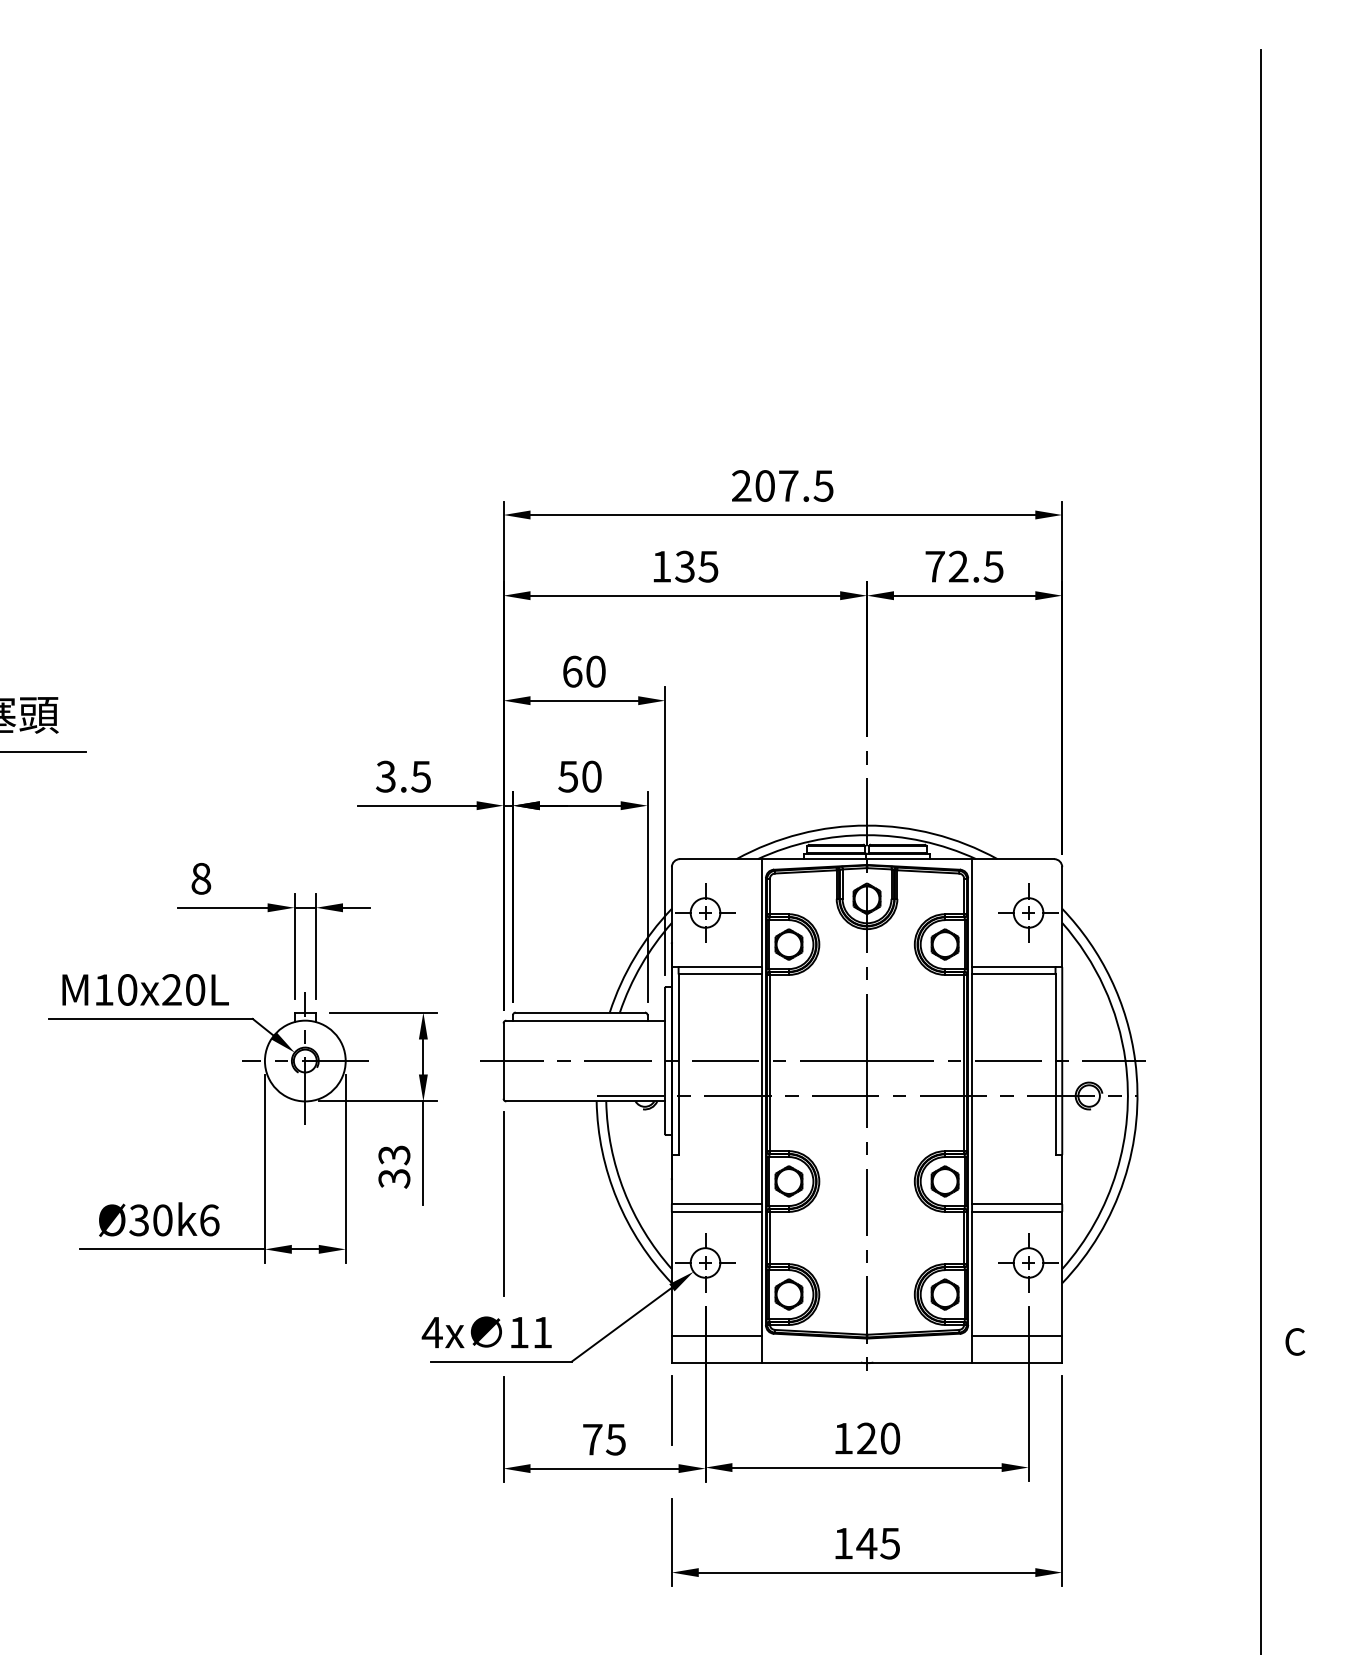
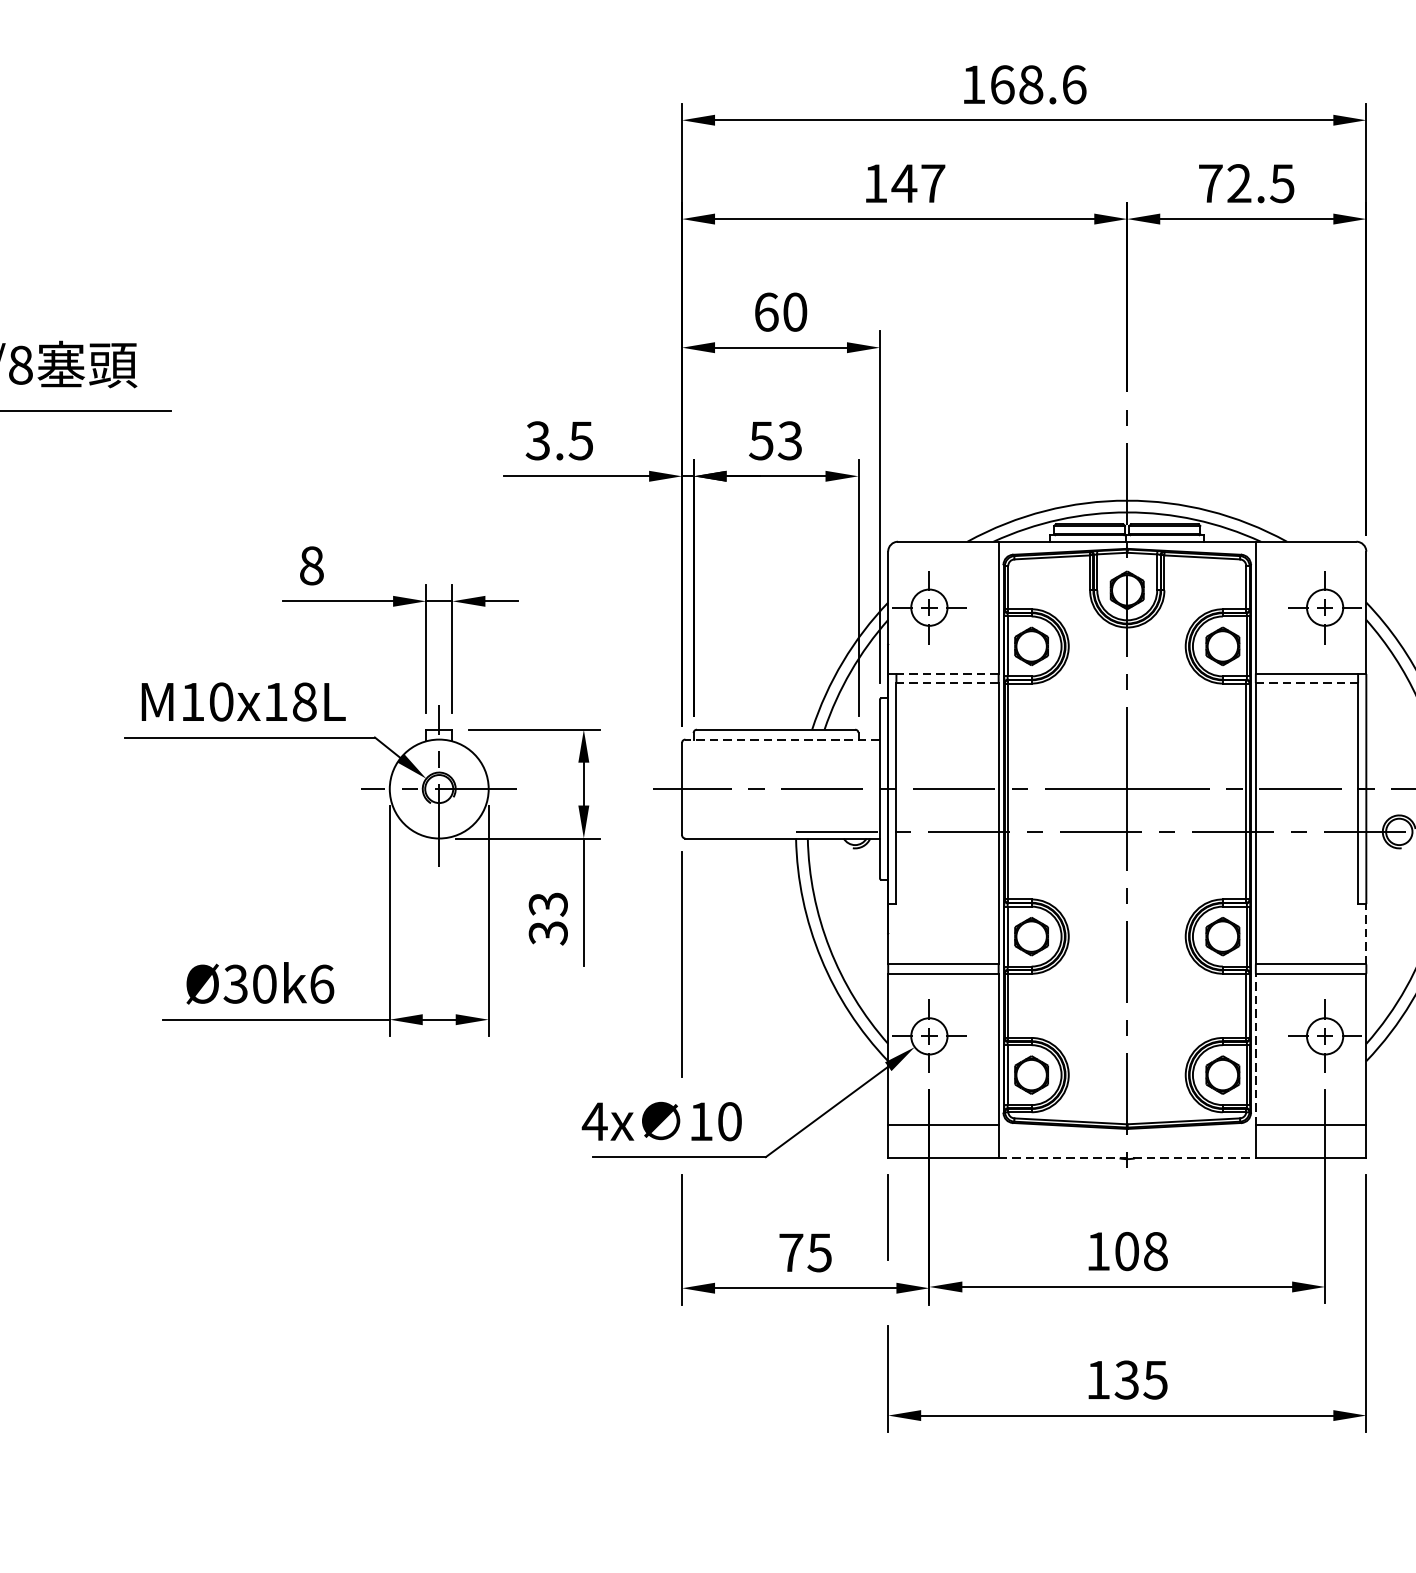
text: (782, 485) -> (1023, 84), 207.5 -> 168.6
text: (696, 566) -> (918, 183), 135 -> 147
text: (591, 776) -> (789, 440), 50 -> 53
line: (720, 966) -> (947, 673), solid -> dashed
line: (720, 974) -> (947, 683), solid -> dashed
line: (1013, 974) -> (1306, 683), solid -> dashed
text: (183, 989) -> (290, 701), M10x20L -> M10x18L
line: (585, 1020) -> (782, 739), solid -> dashed
line: (1062, 1179) -> (1366, 934), solid -> dashed
line: (972, 1273) -> (1256, 1049), solid -> dashed
text: (542, 1332) -> (729, 1121), 11 -> 10
line: (867, 1362) -> (1127, 1158), solid -> dashed
text: (878, 1438) -> (1141, 1251), 120 -> 108
text: (866, 1543) -> (1126, 1379), 145 -> 135

